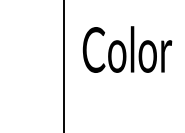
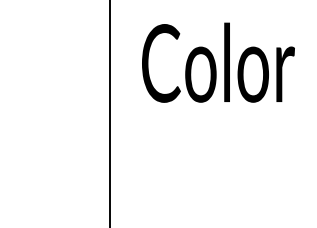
text: (127, 49) -> (218, 62), moved

